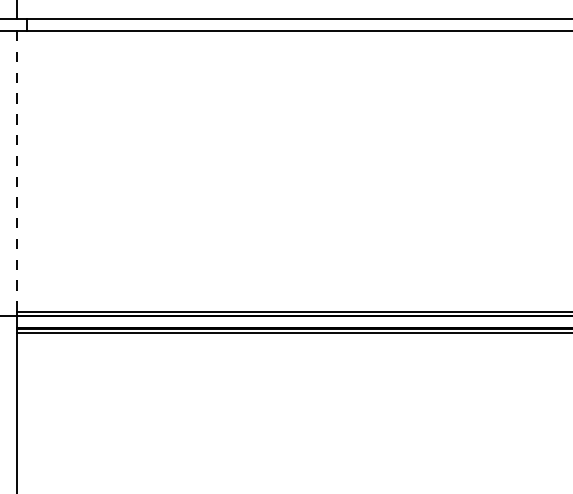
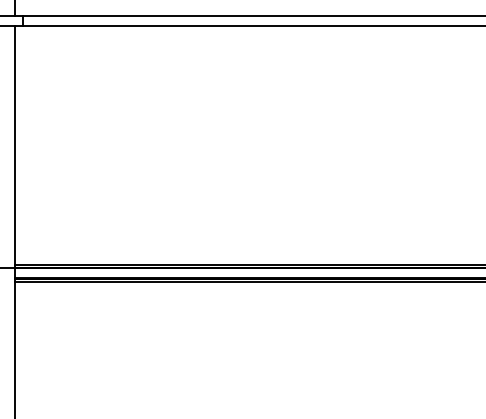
line: (17, 171) -> (14, 145), dashed -> solid

